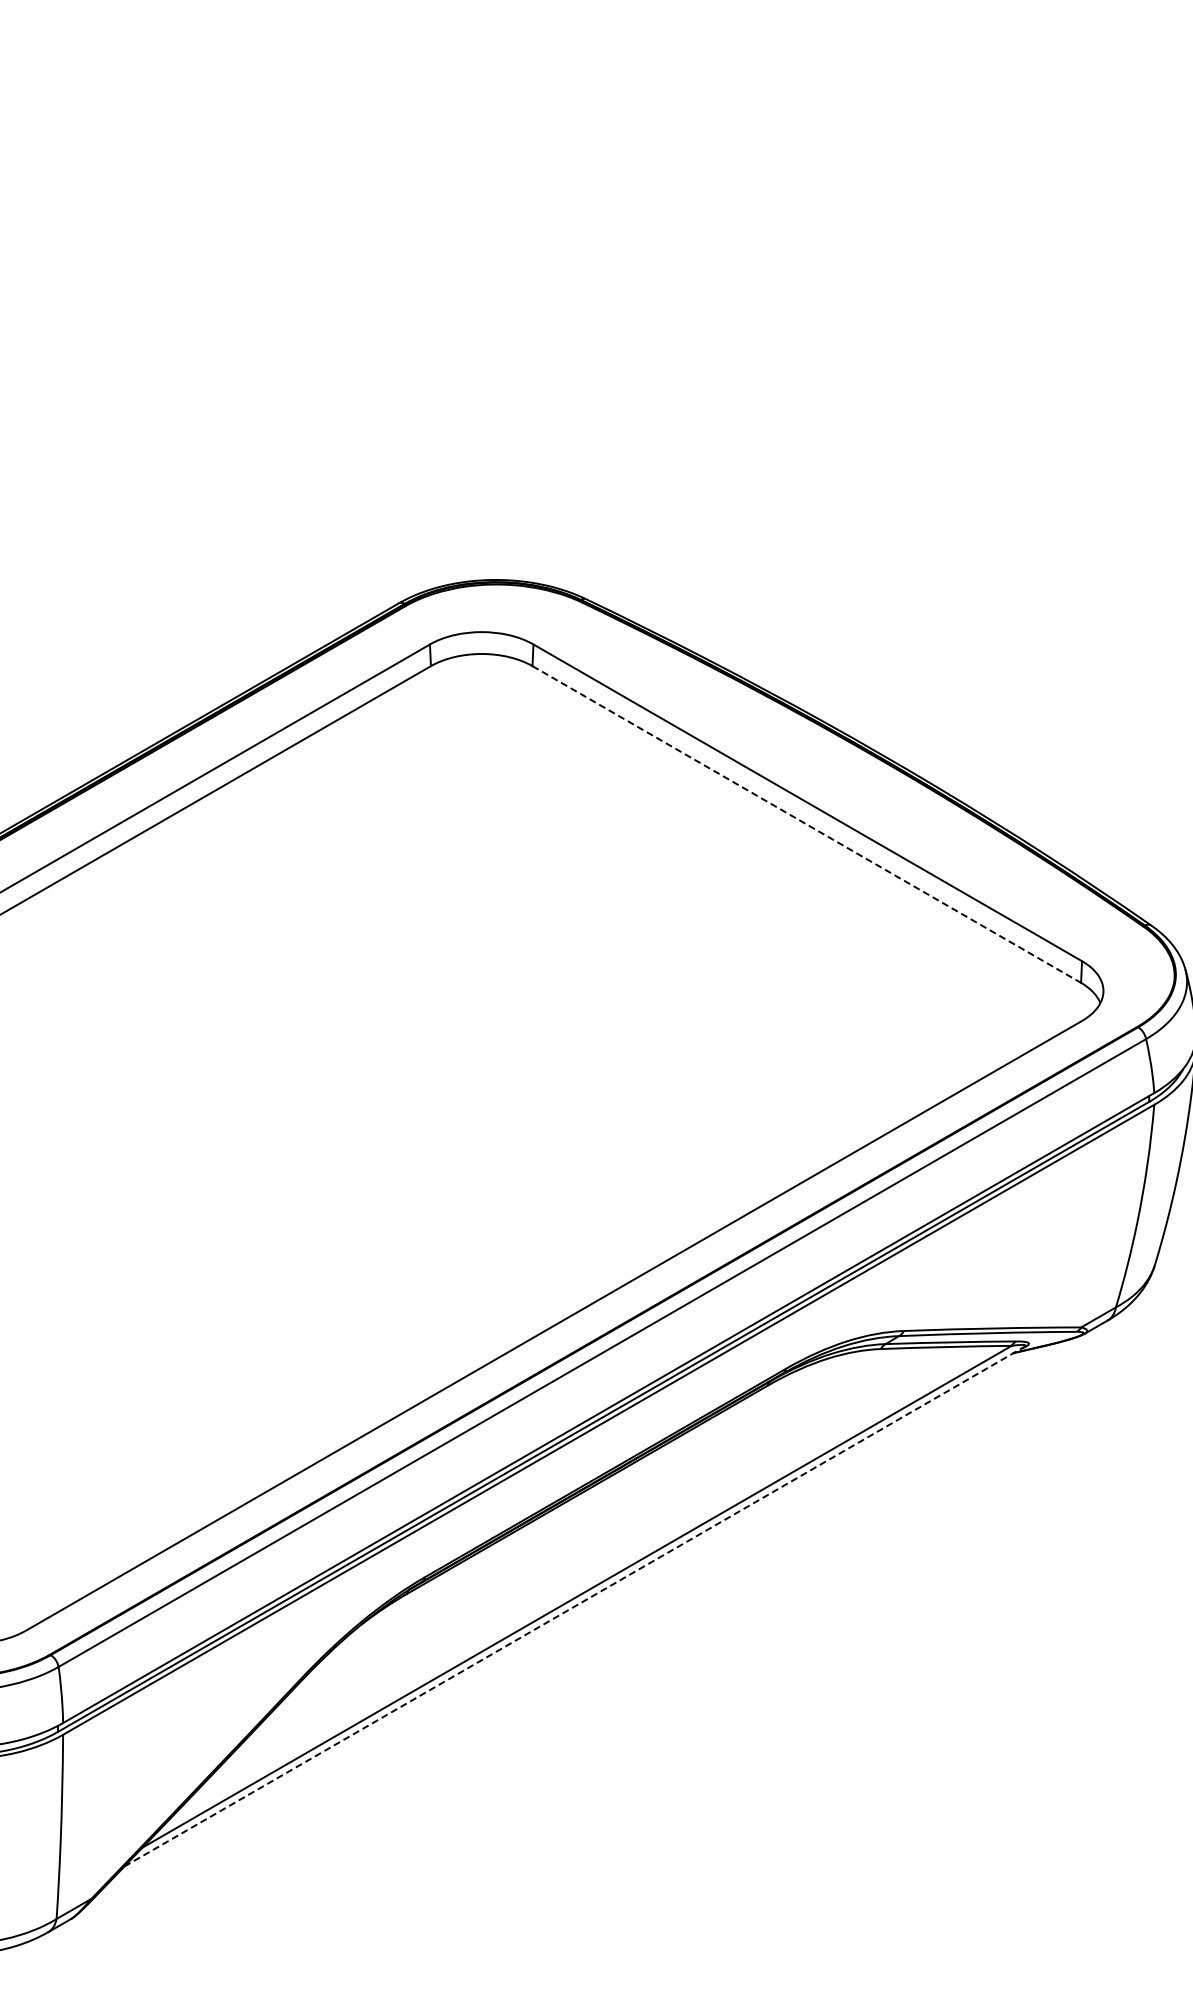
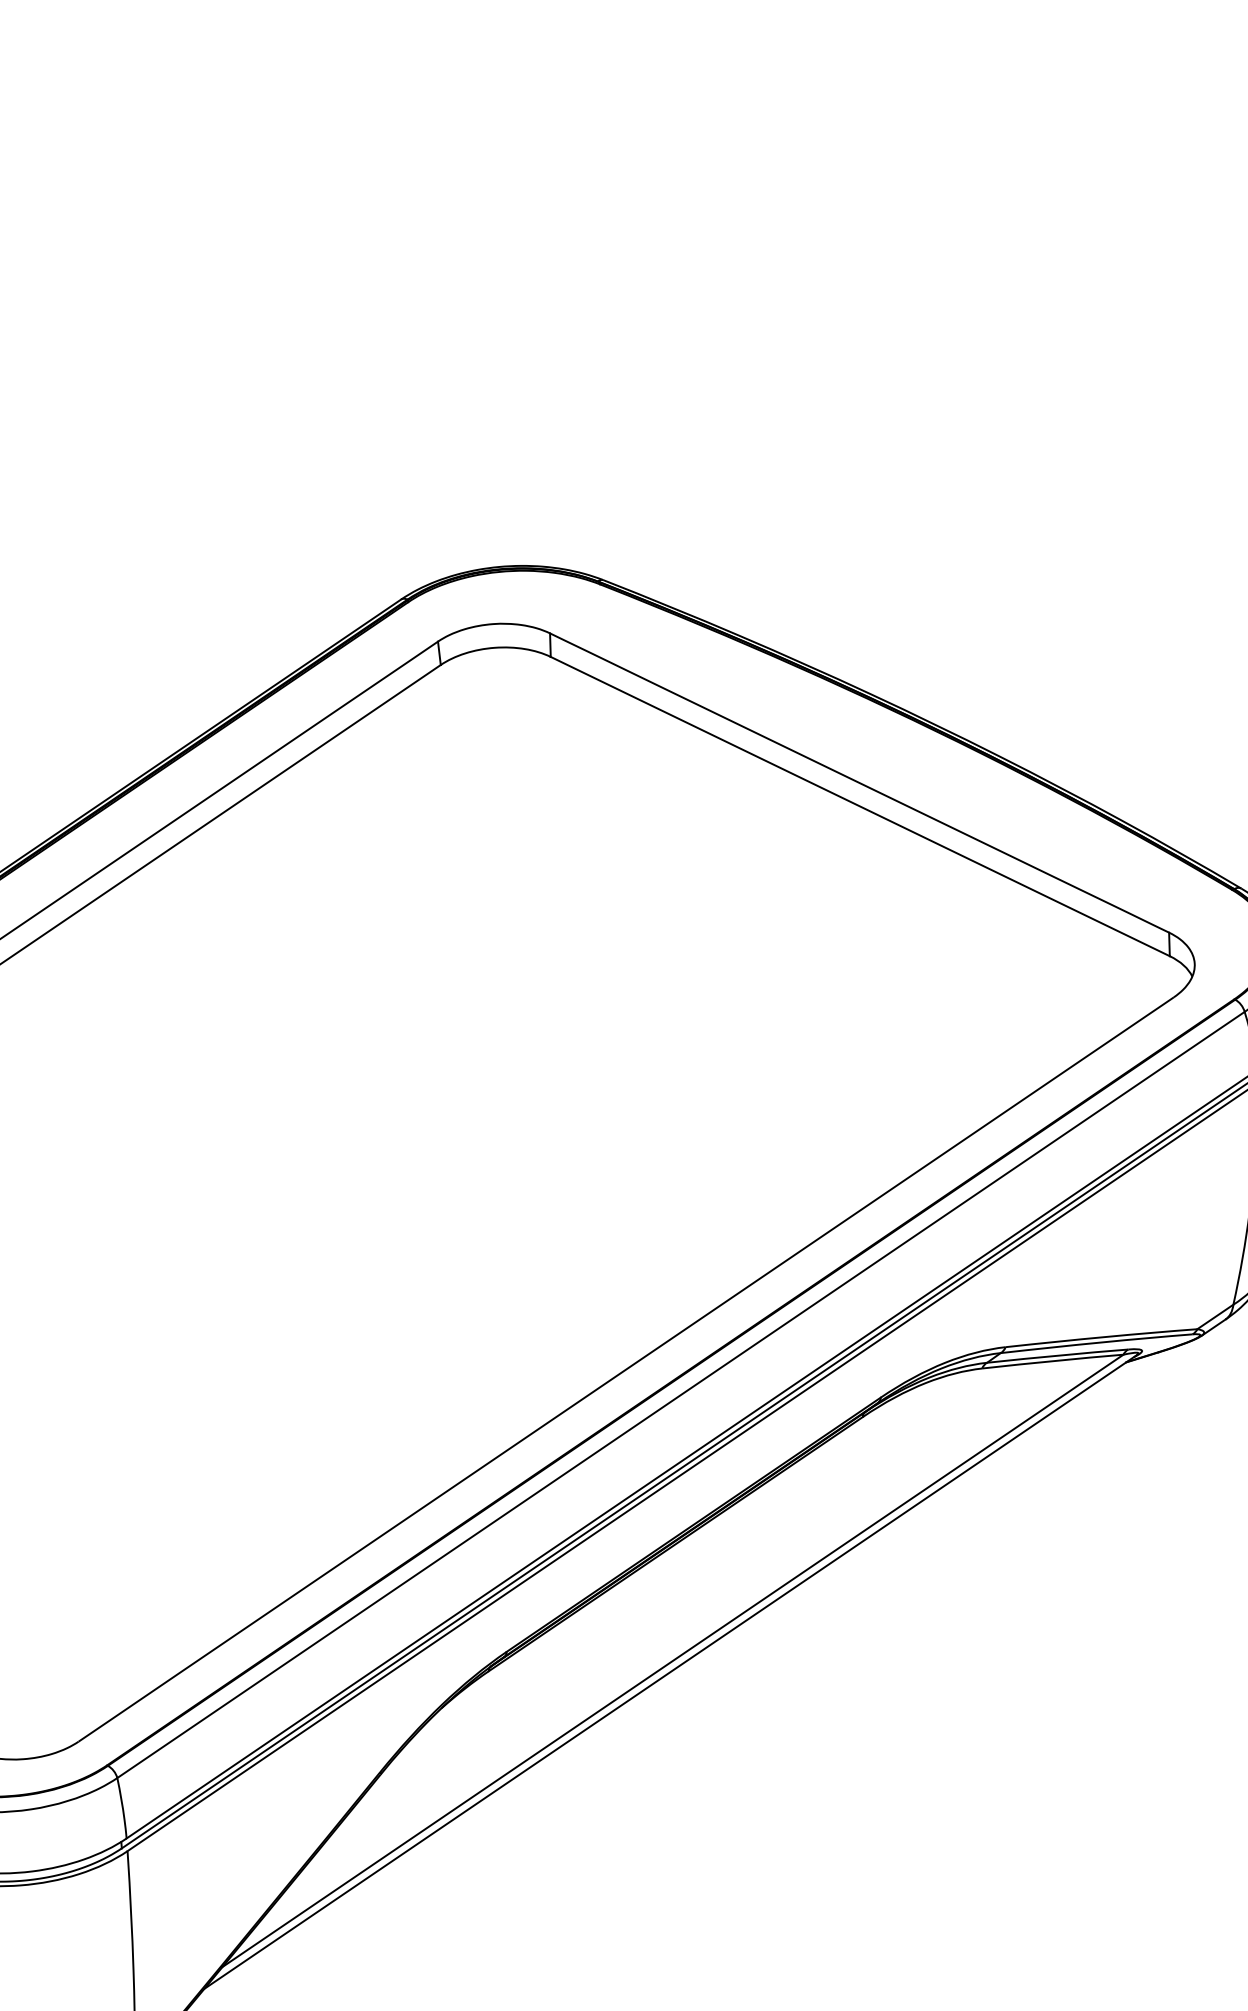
line: (806, 824) -> (859, 806), dashed -> solid
line: (574, 1606) -> (670, 1671), dashed -> solid

